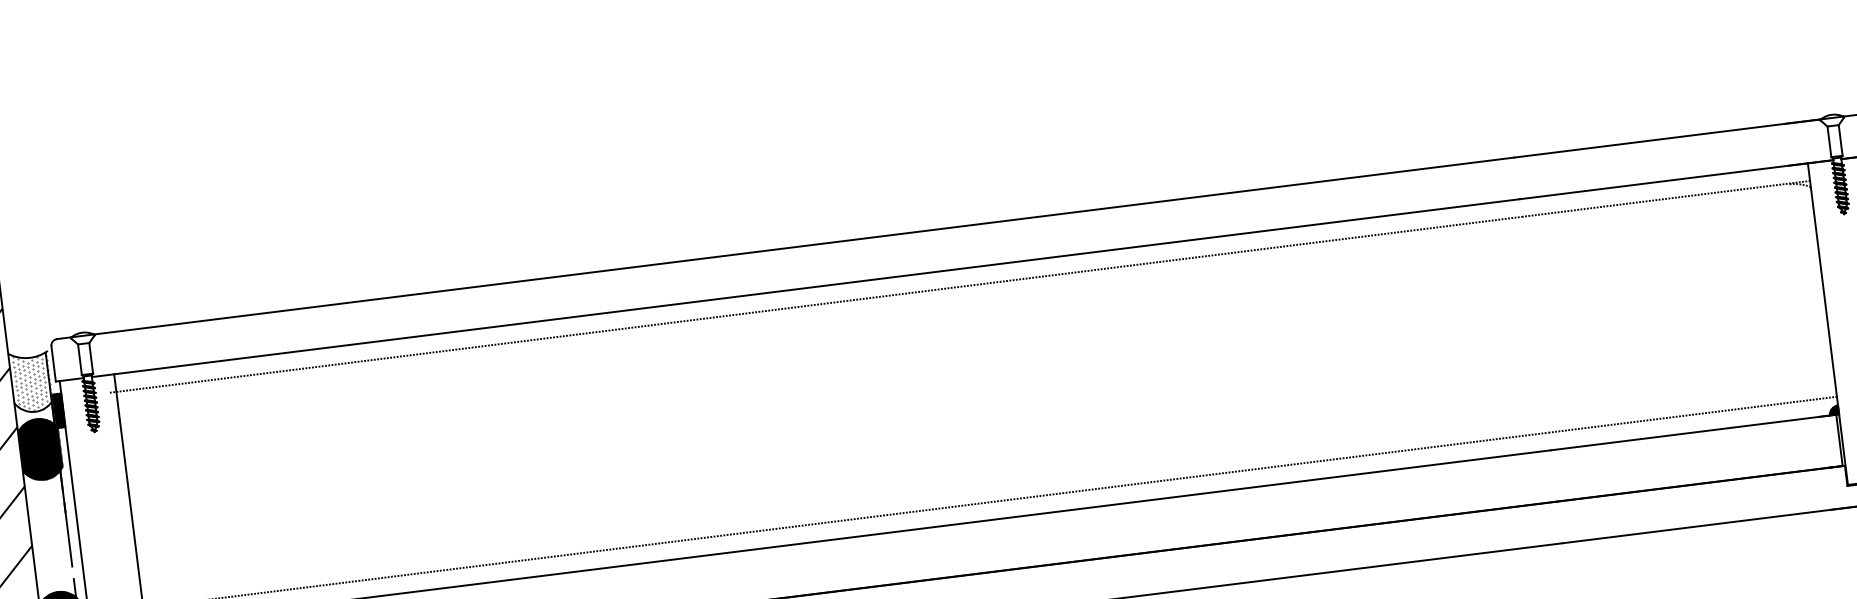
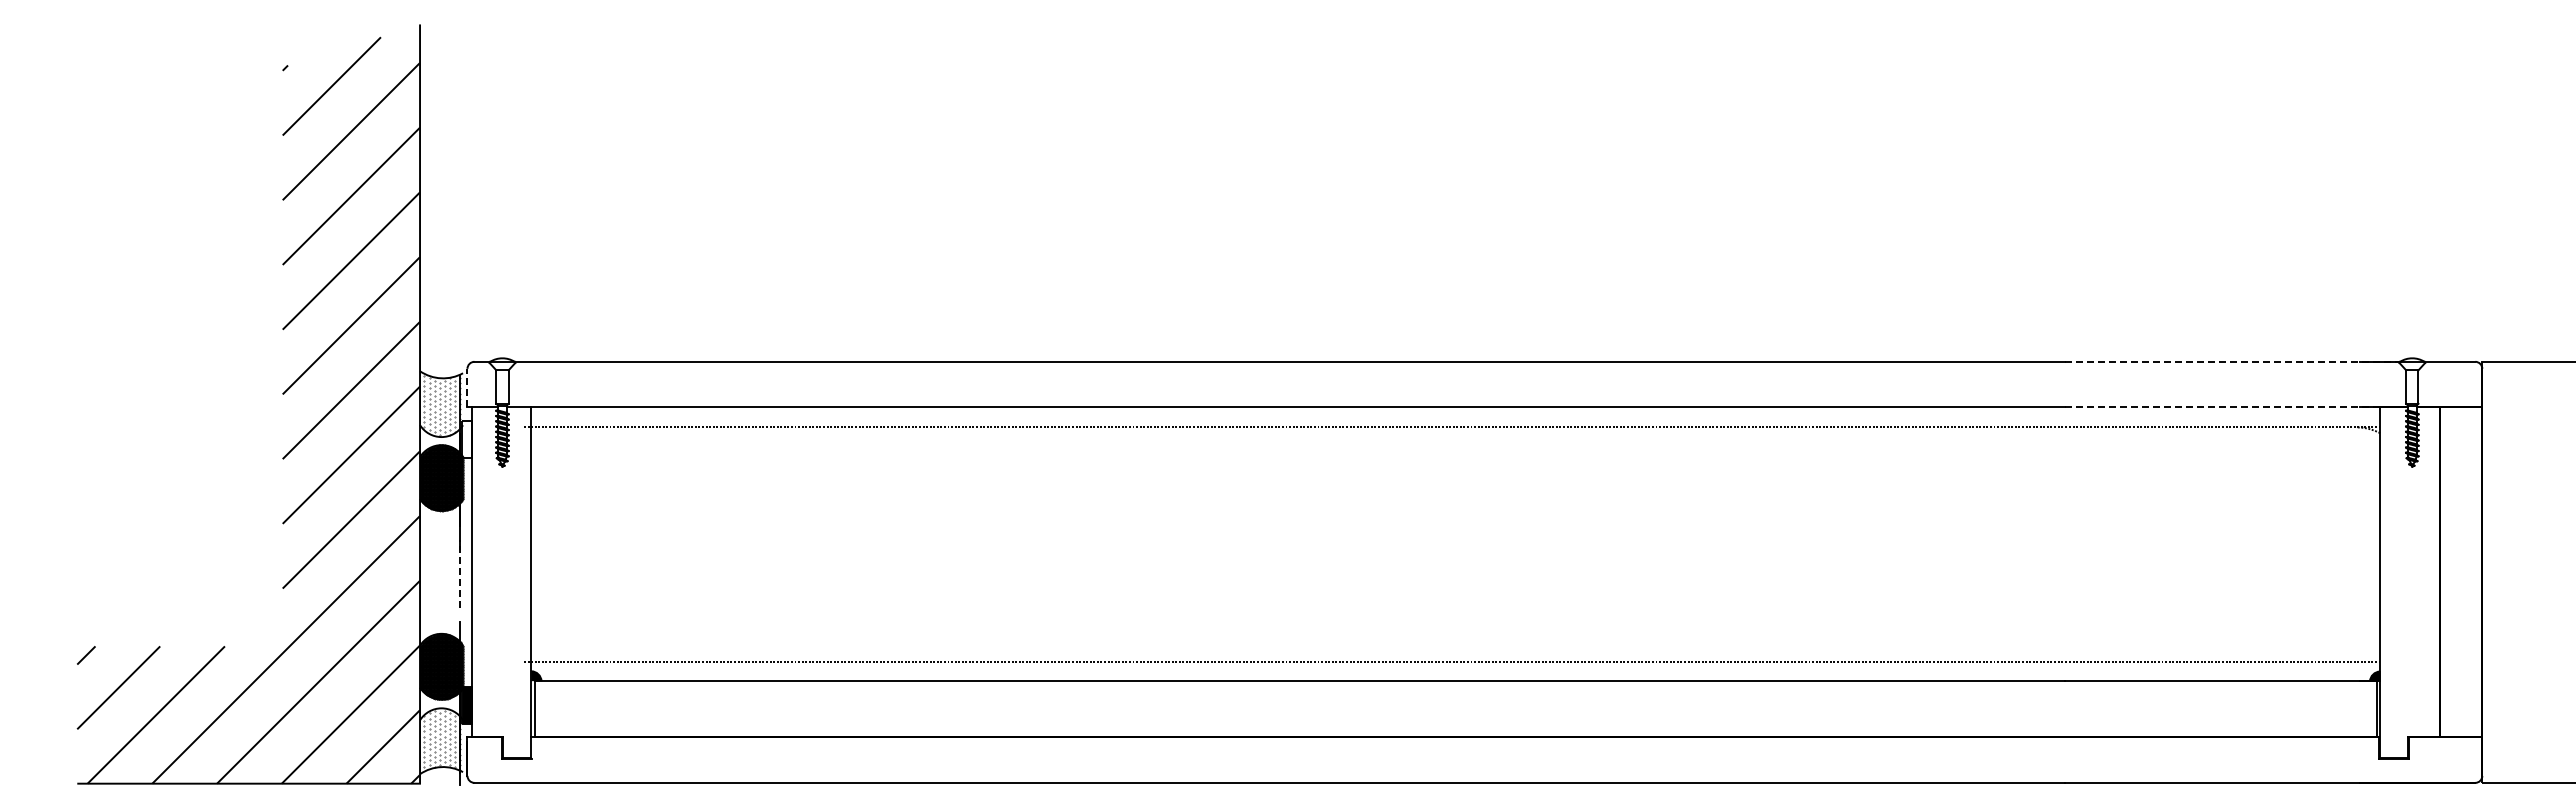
line: (1668, 138) -> (2233, 361), solid -> dashed
line: (1664, 181) -> (2223, 407), solid -> dashed
line: (53, 363) -> (467, 387), solid -> dashed
fill: (58, 410) -> (466, 438), removed
line: (68, 534) -> (460, 573), solid -> dashed

